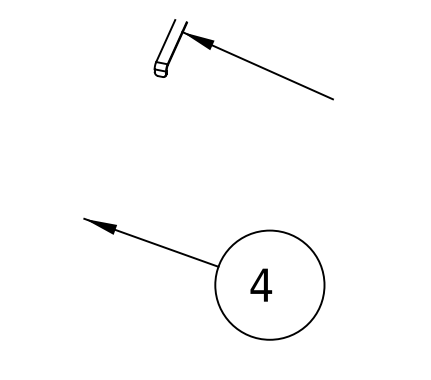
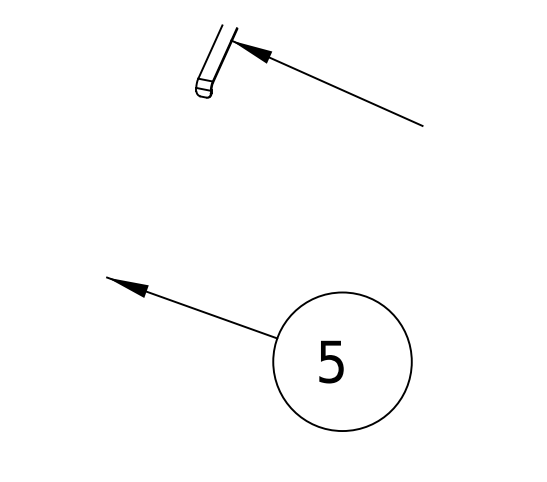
text: (261, 285) -> (331, 362), 4 -> 5

